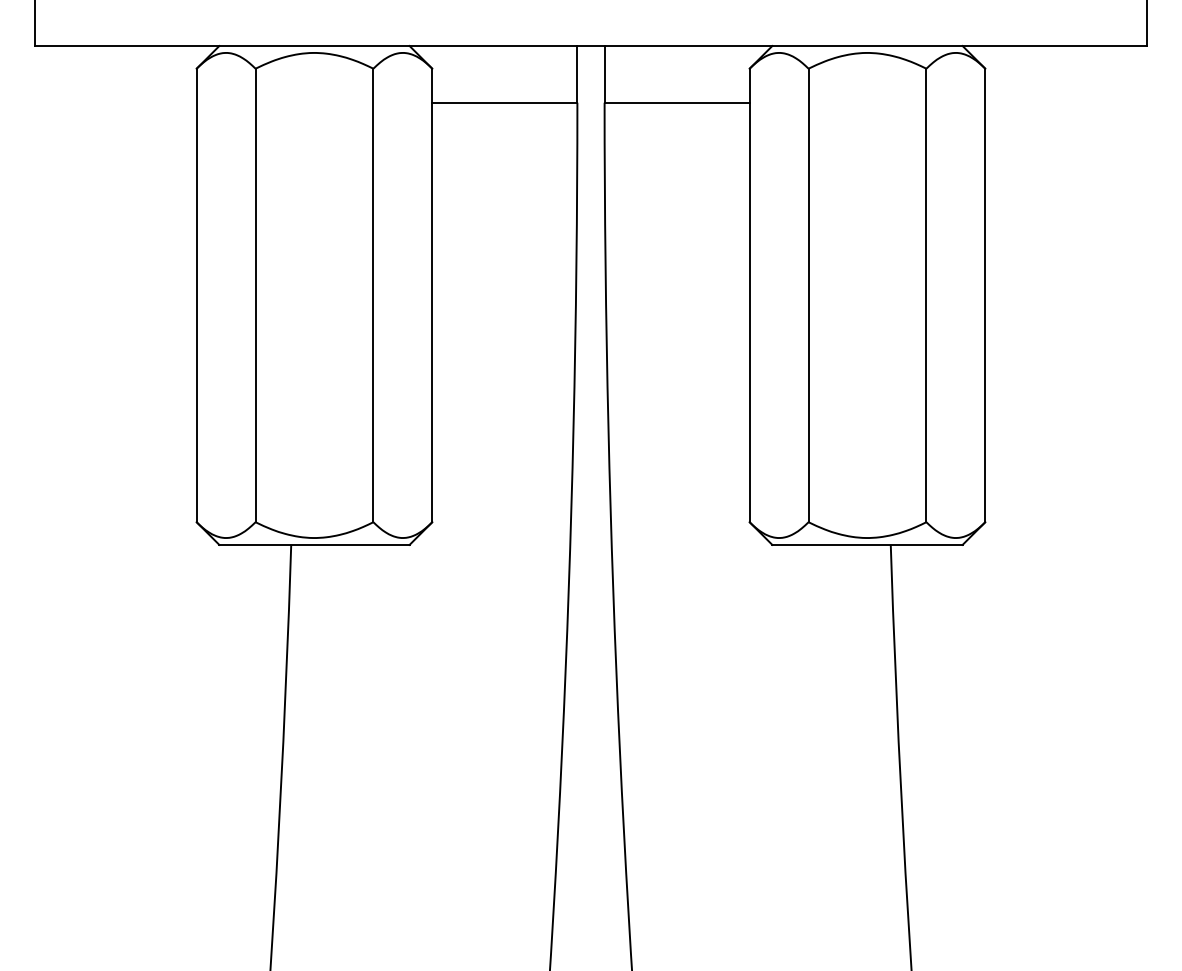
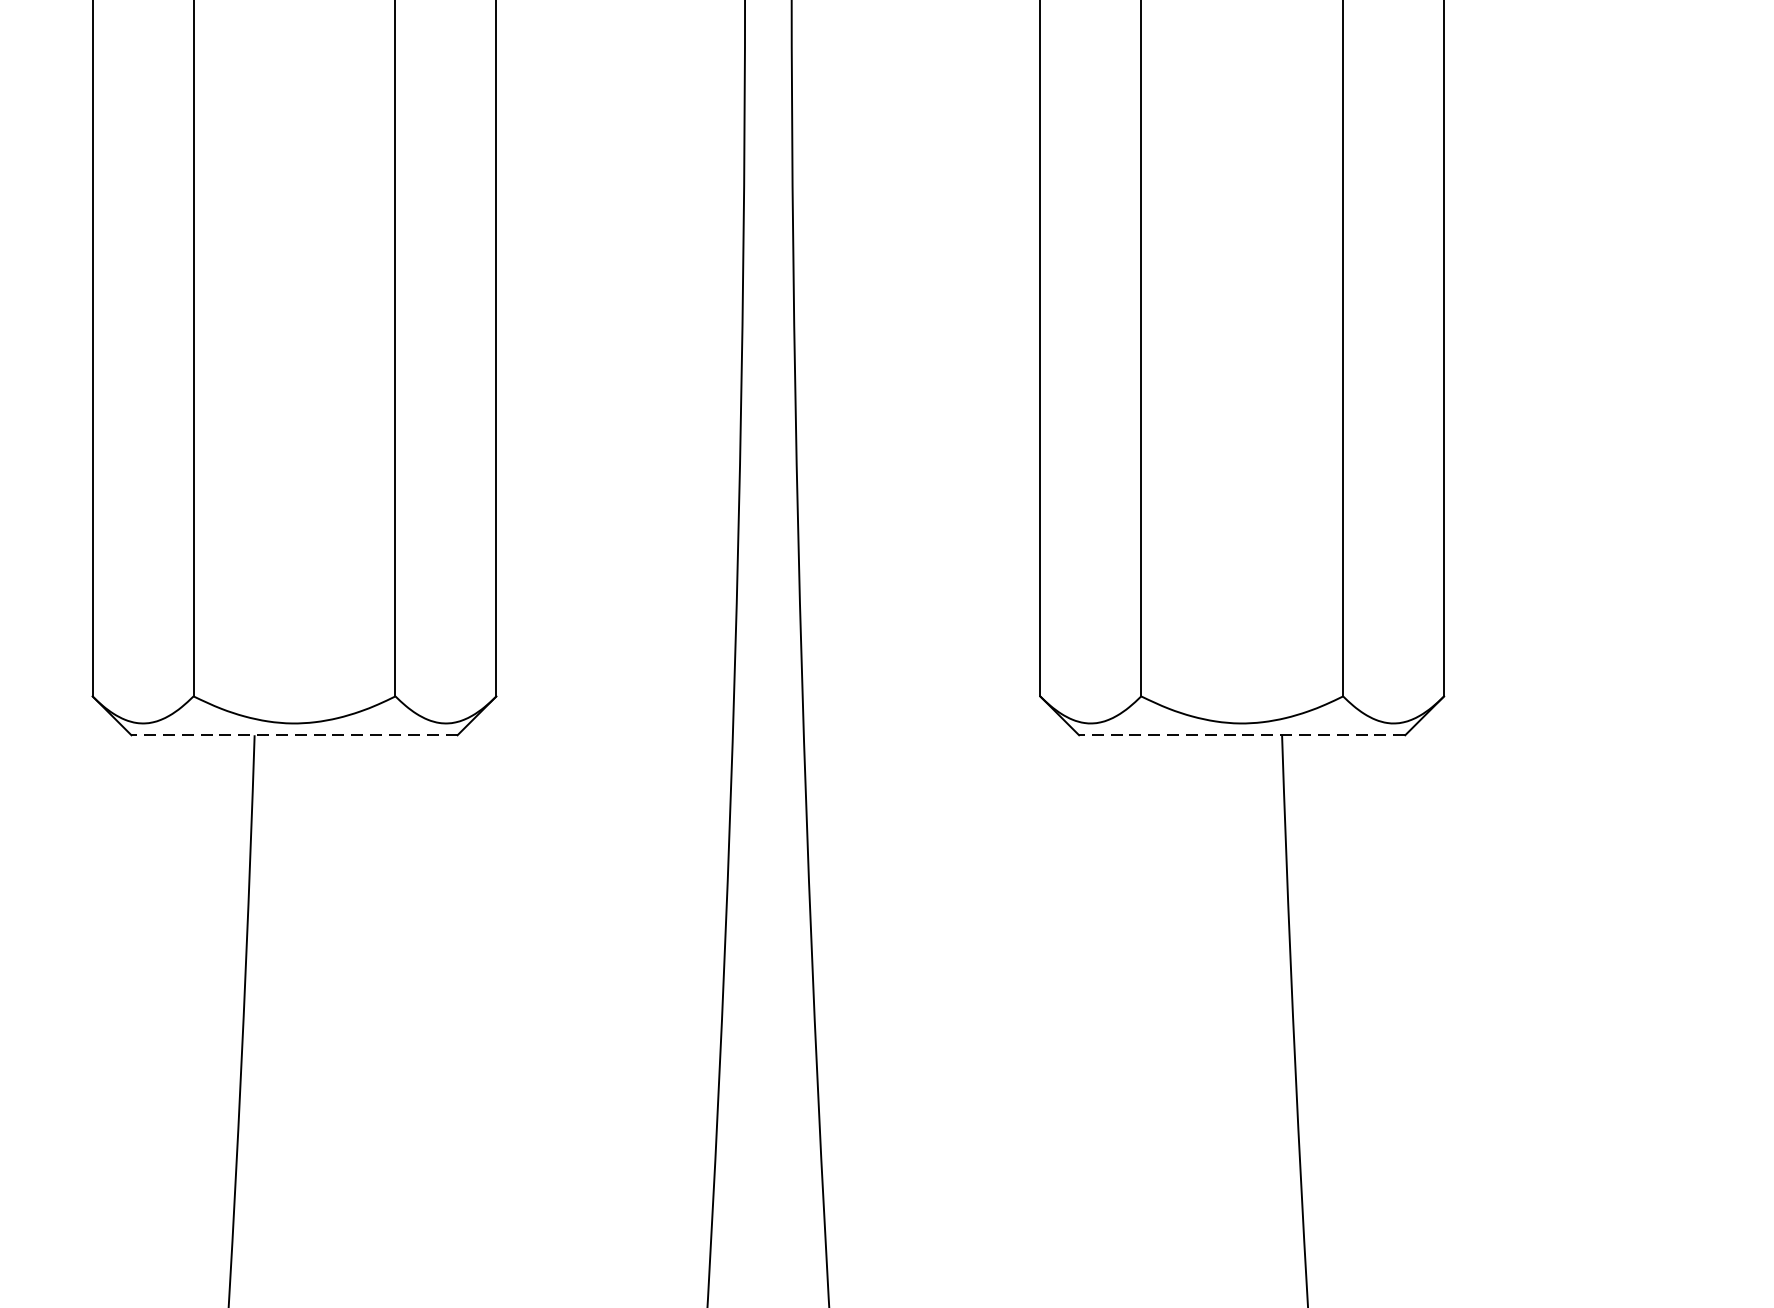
line: (314, 544) -> (294, 734), solid -> dashed
line: (866, 544) -> (1240, 734), solid -> dashed

